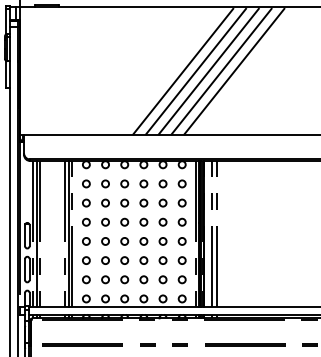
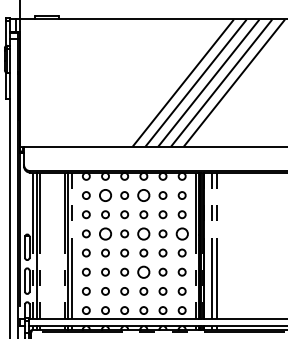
circle: (105, 183) -> (105, 195), size x1.6
circle: (143, 183) -> (143, 195), size x1.6
circle: (105, 221) -> (105, 233), size x1.6
circle: (143, 221) -> (143, 233), size x1.6
circle: (181, 221) -> (181, 233), size x1.6
circle: (143, 260) -> (143, 272), size x1.6

